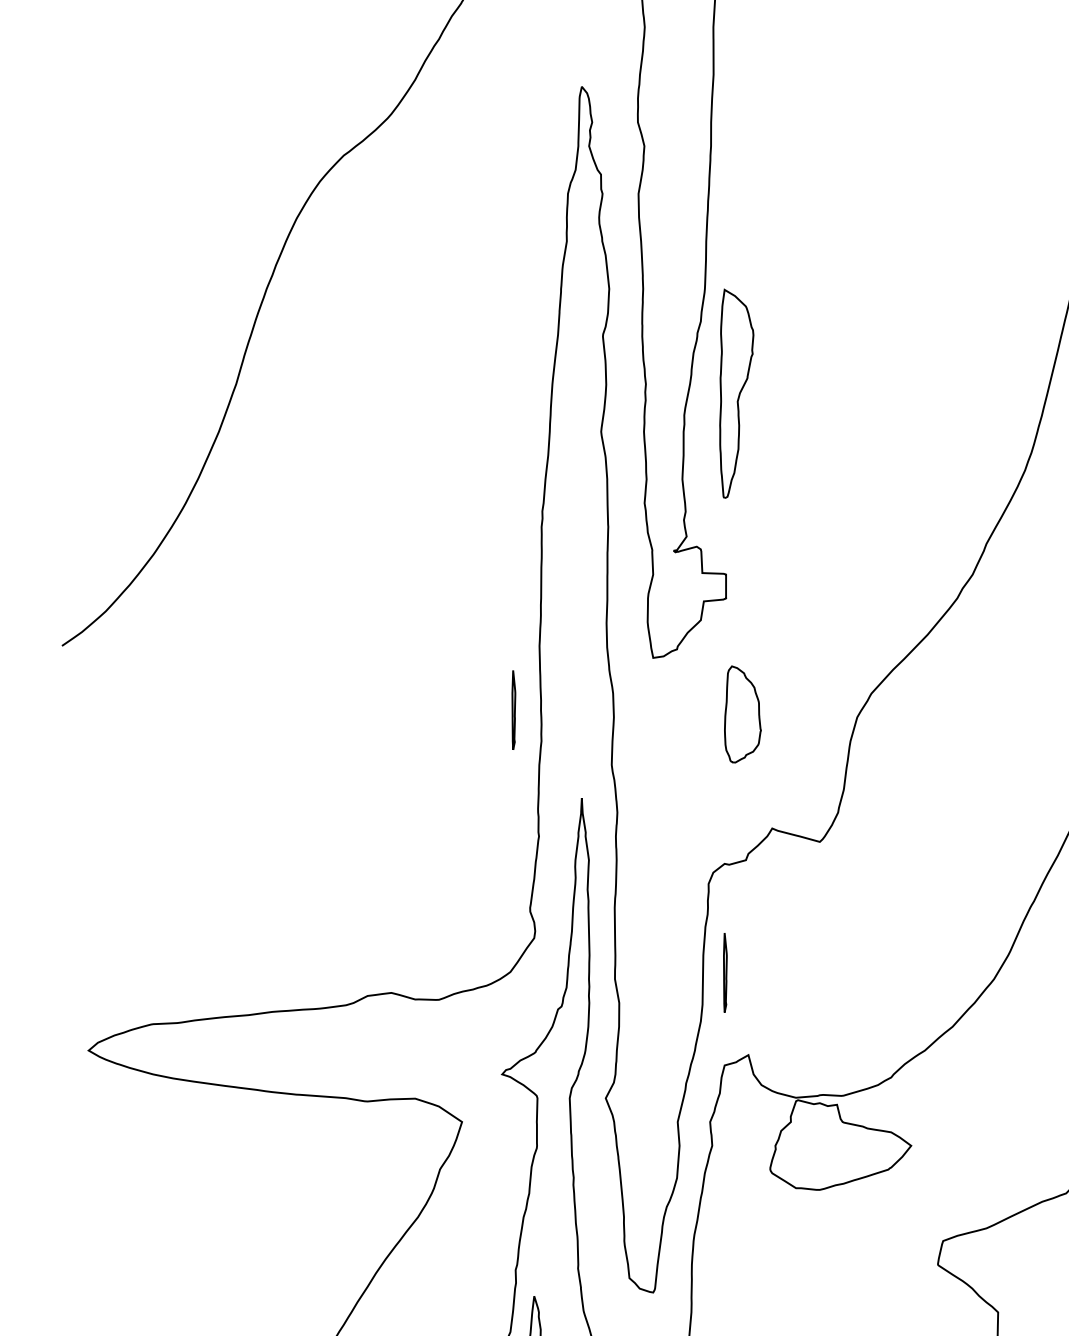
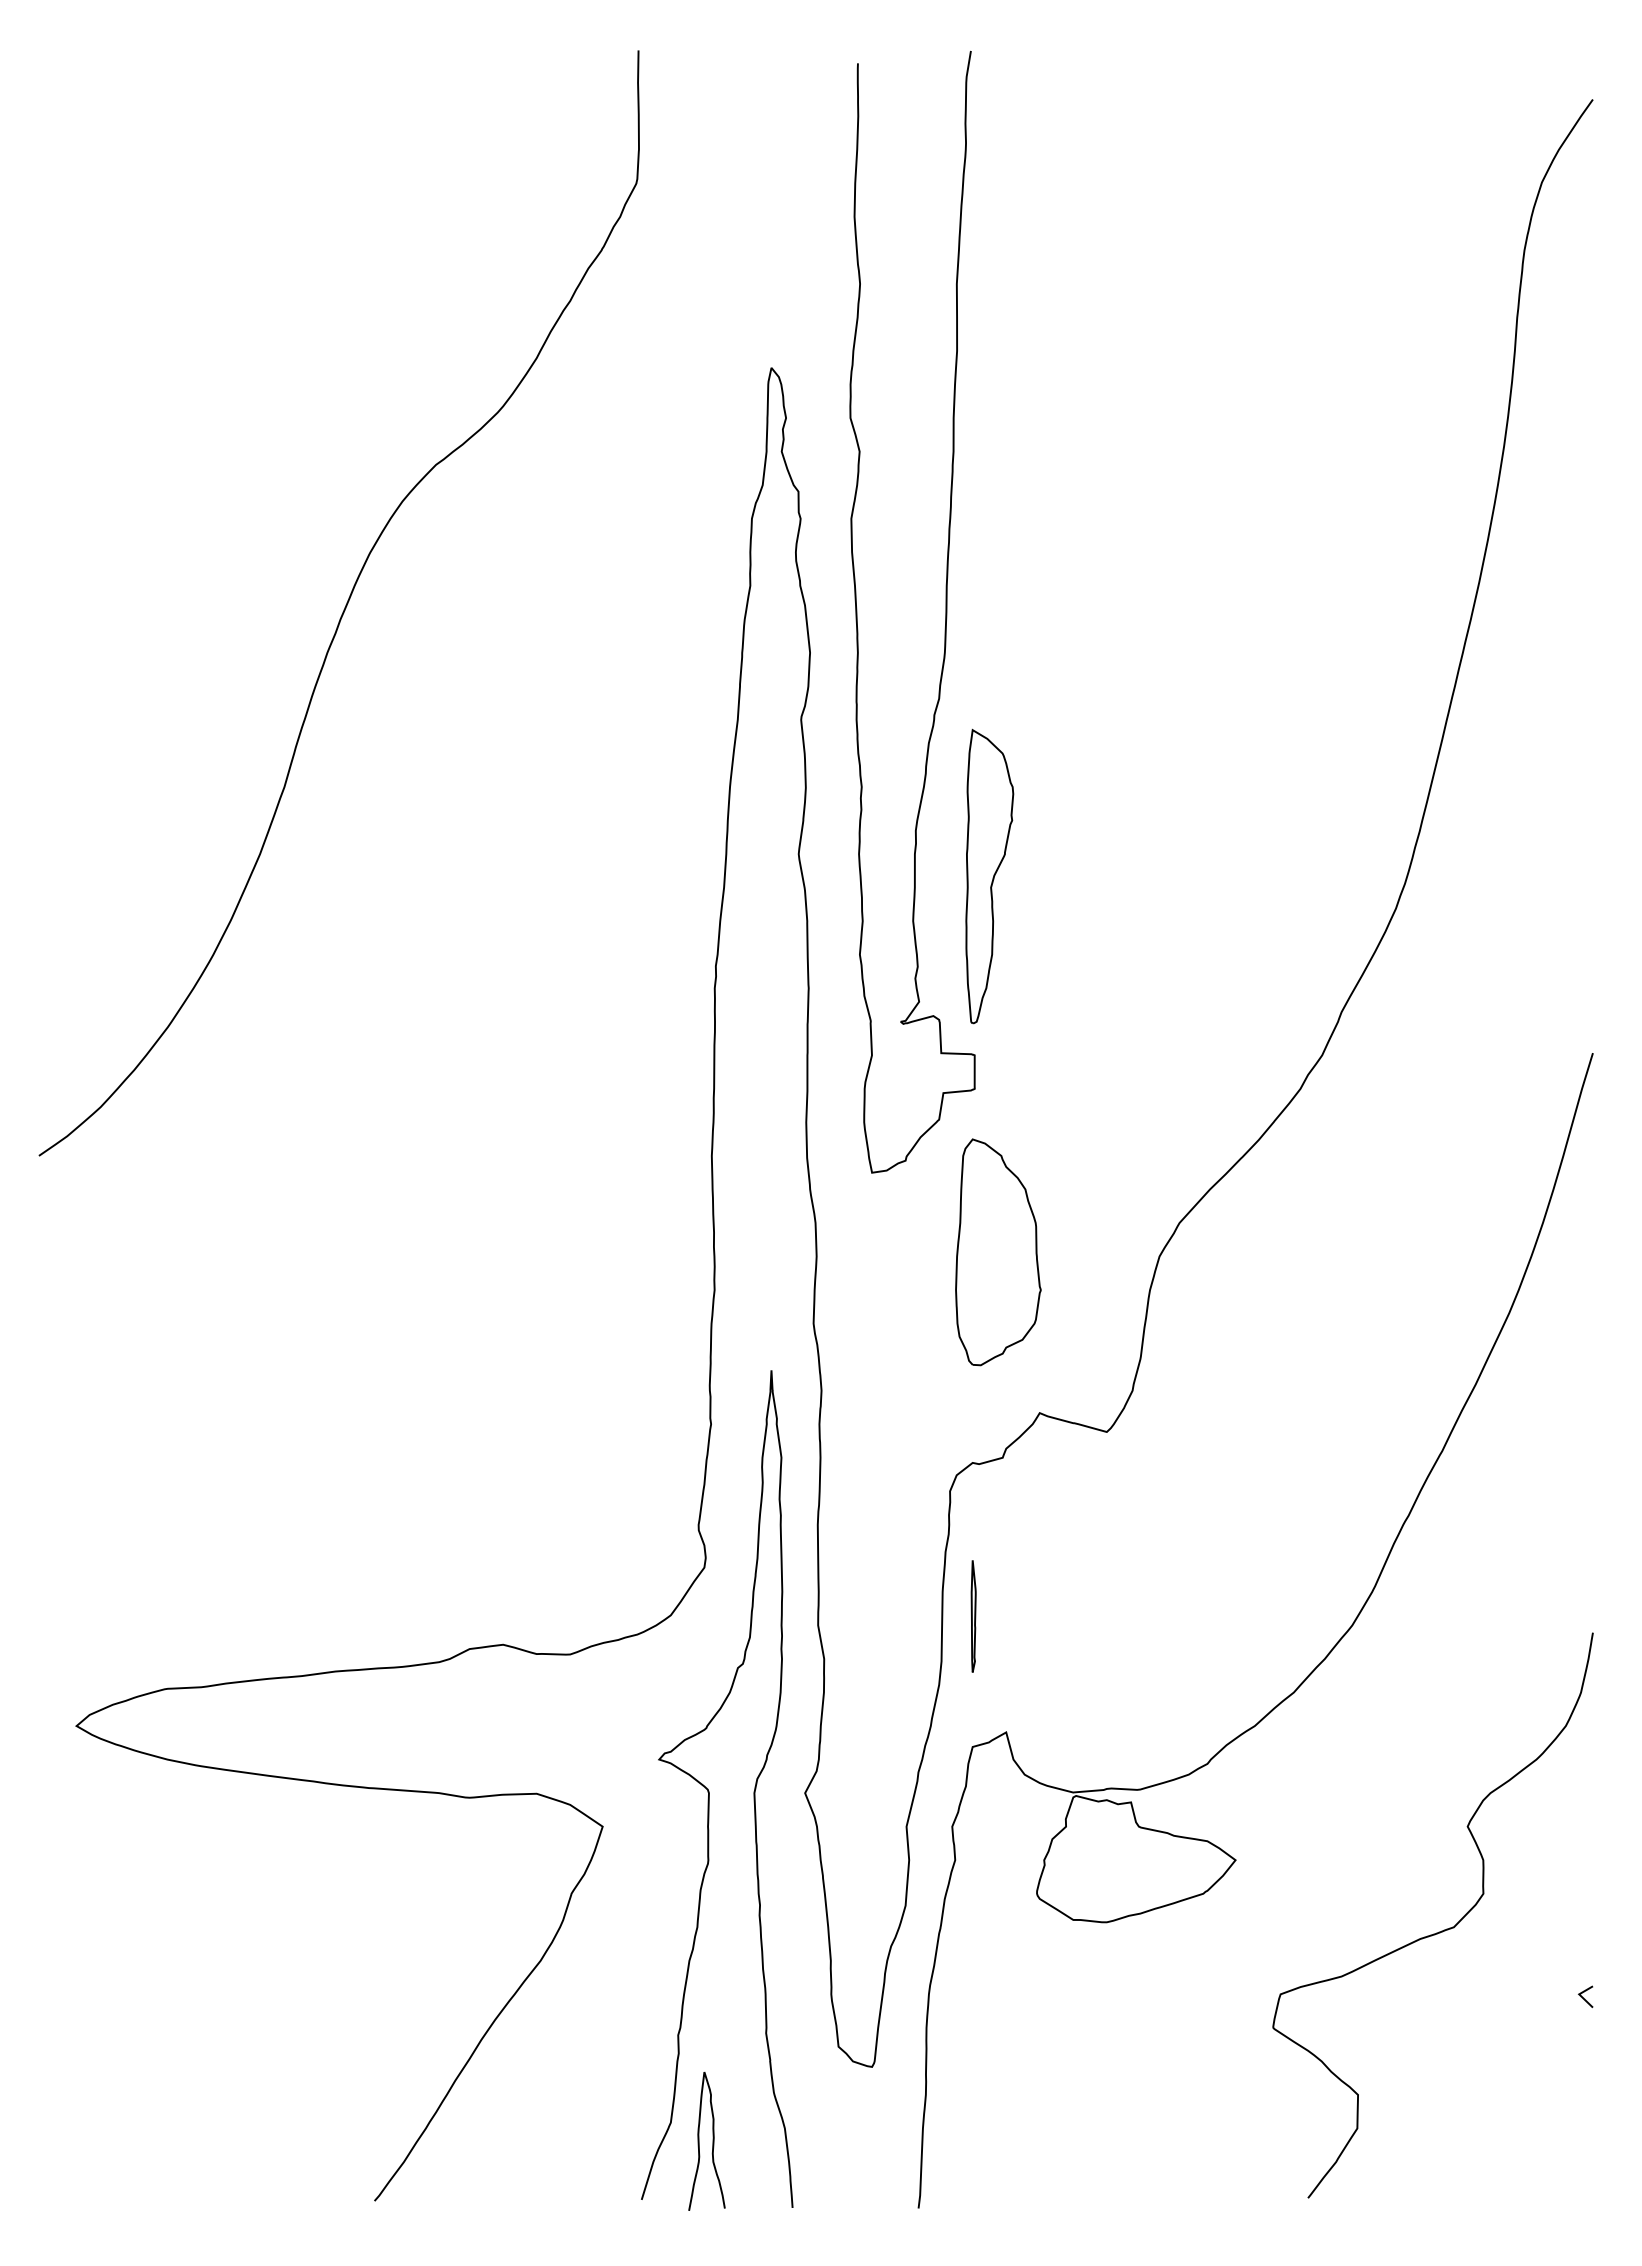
part: (736, 393) -> (989, 876), moved
part: (513, 710) -> (675, 1246), removed
part: (742, 714) -> (998, 1252), size x1.67

